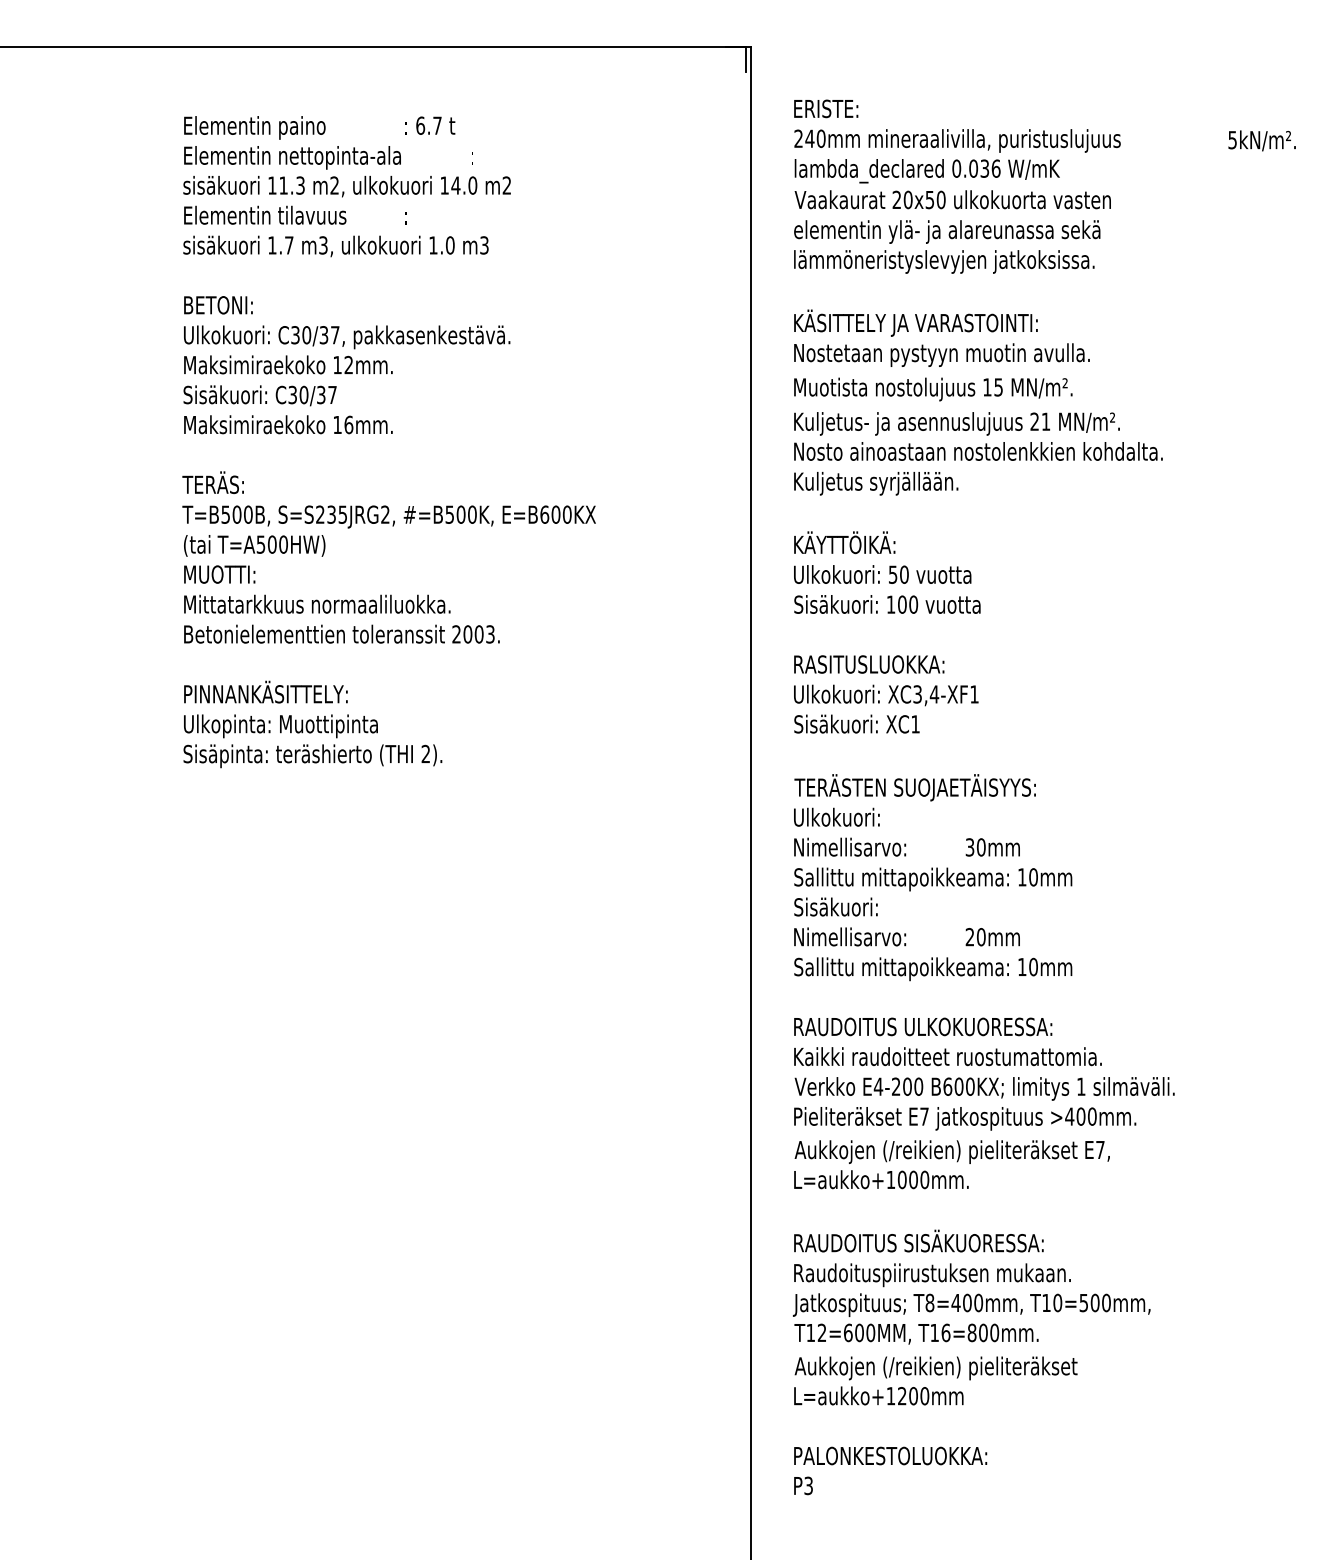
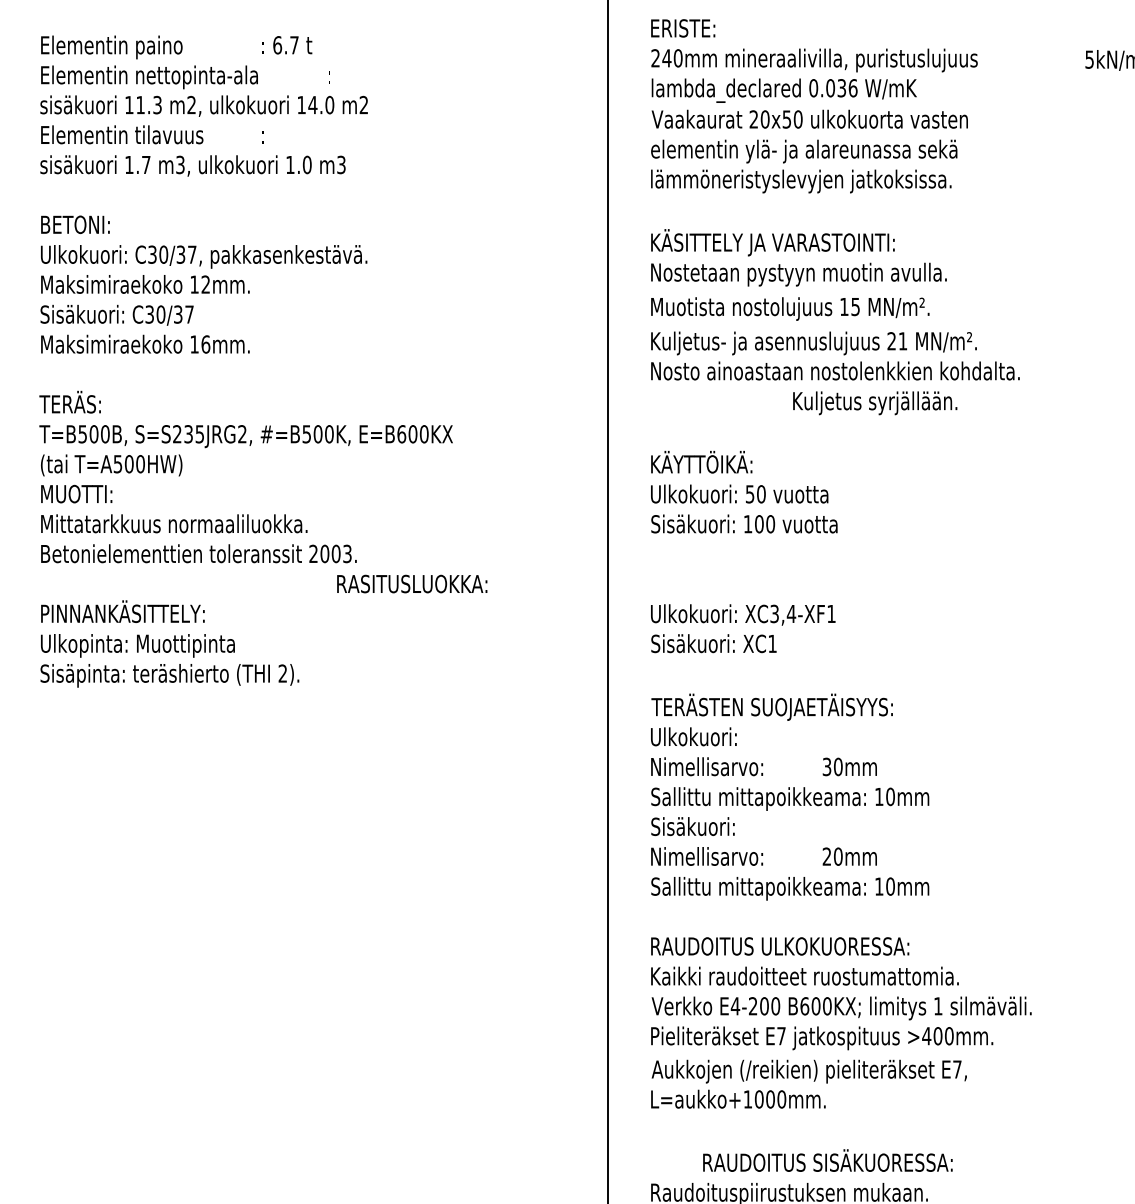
text: (876, 483) -> (875, 403), moved
text: (869, 664) -> (412, 584), moved
text: (918, 1240) -> (827, 1160), moved

